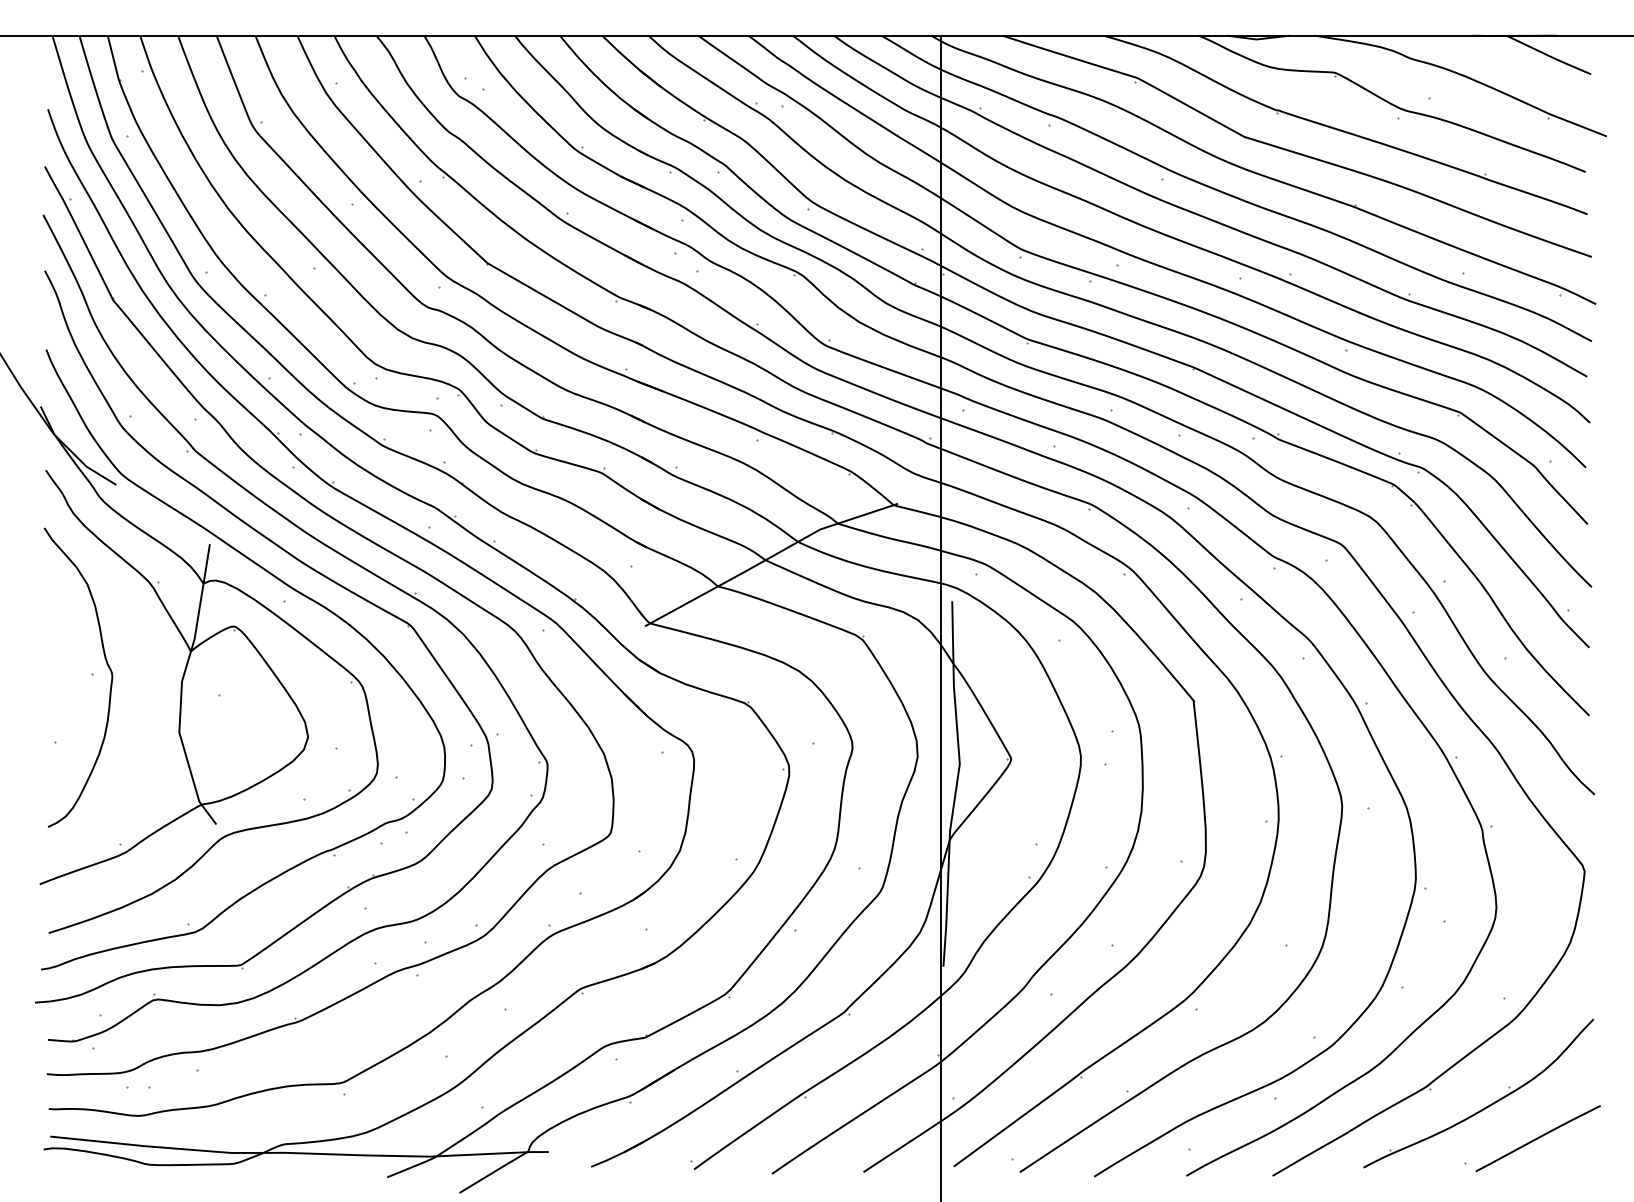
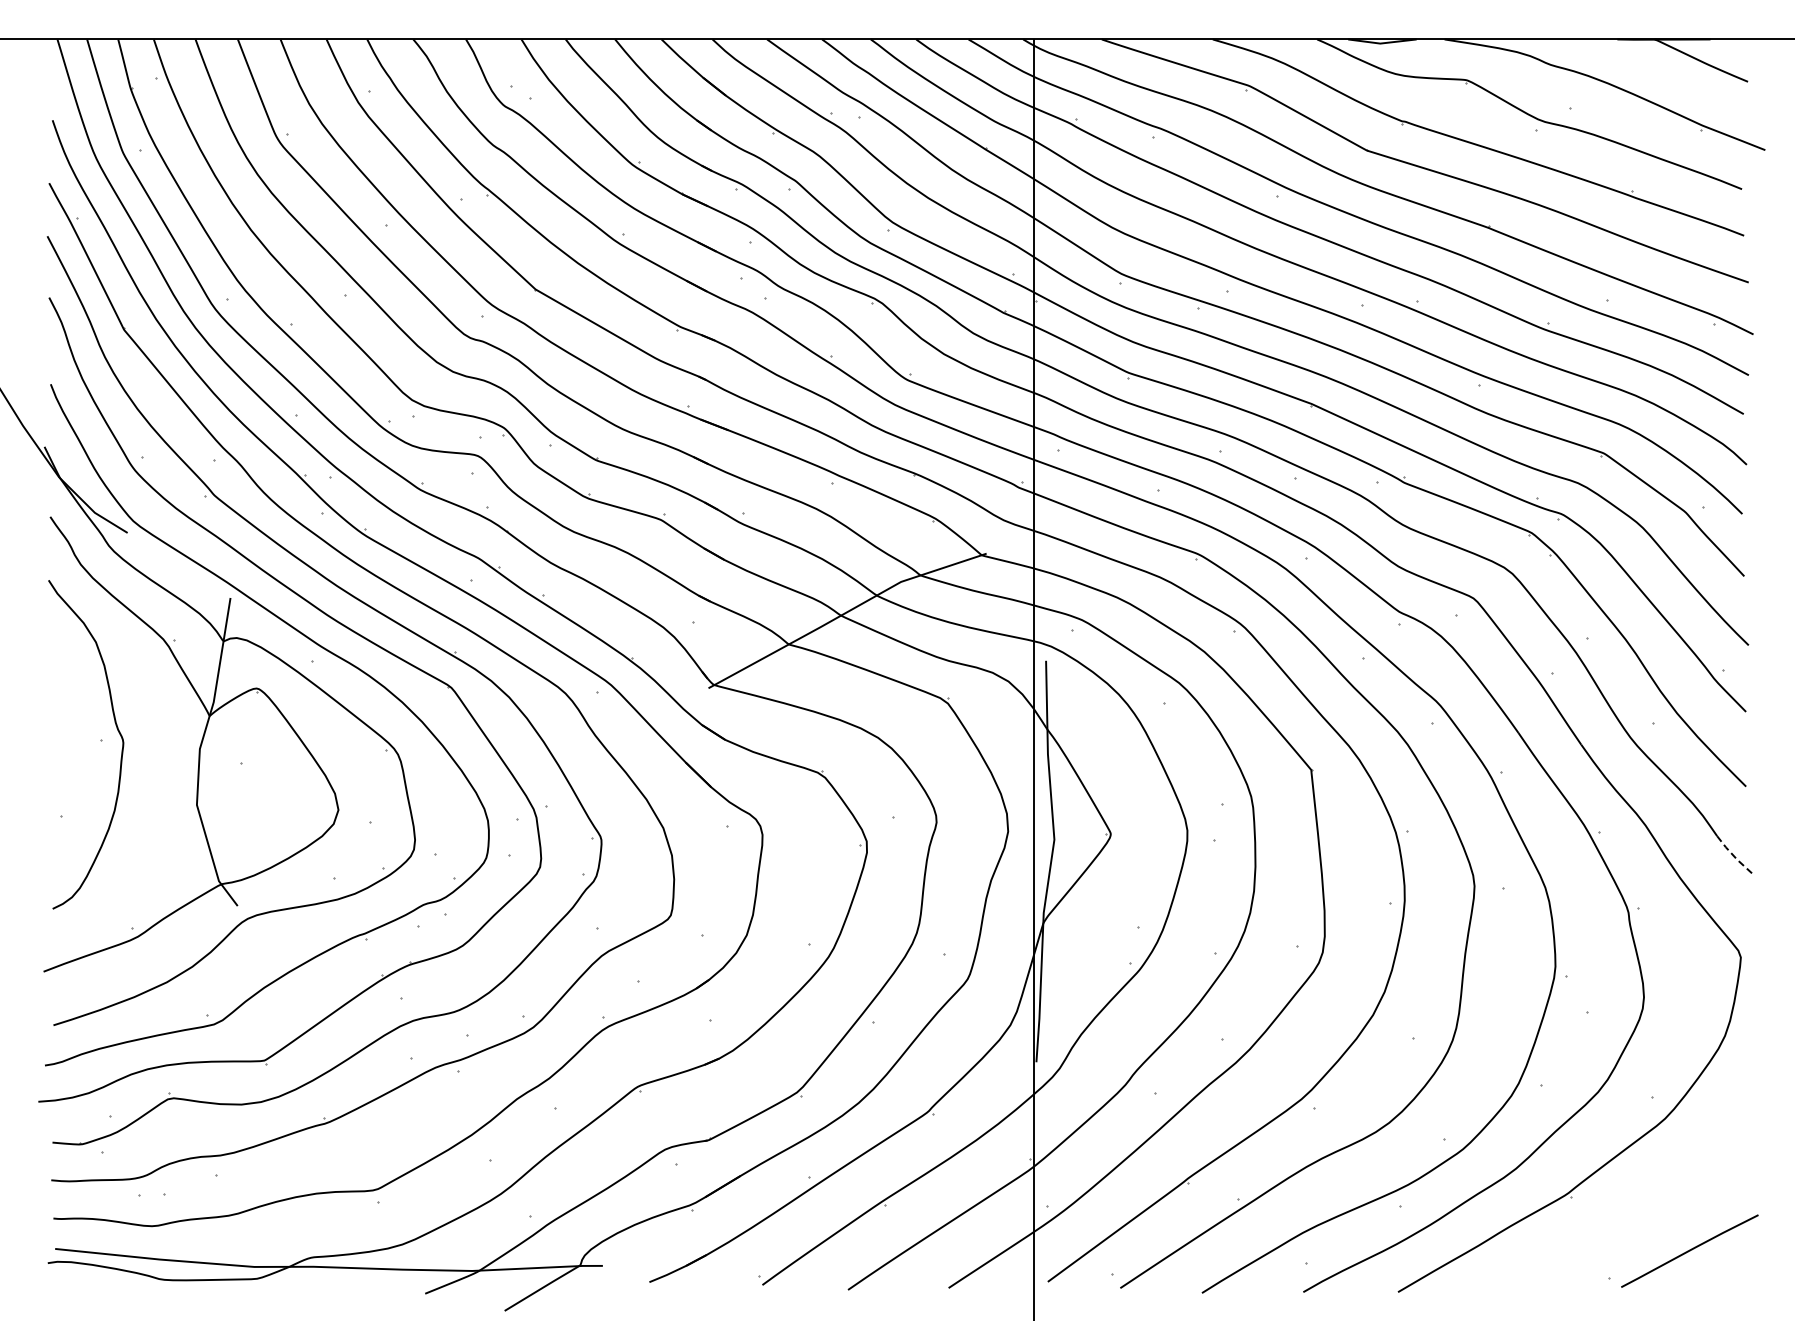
line: (1577, 778) -> (1733, 855), solid -> dashed
part: (1486, 1106) -> (1633, 1215), removed

